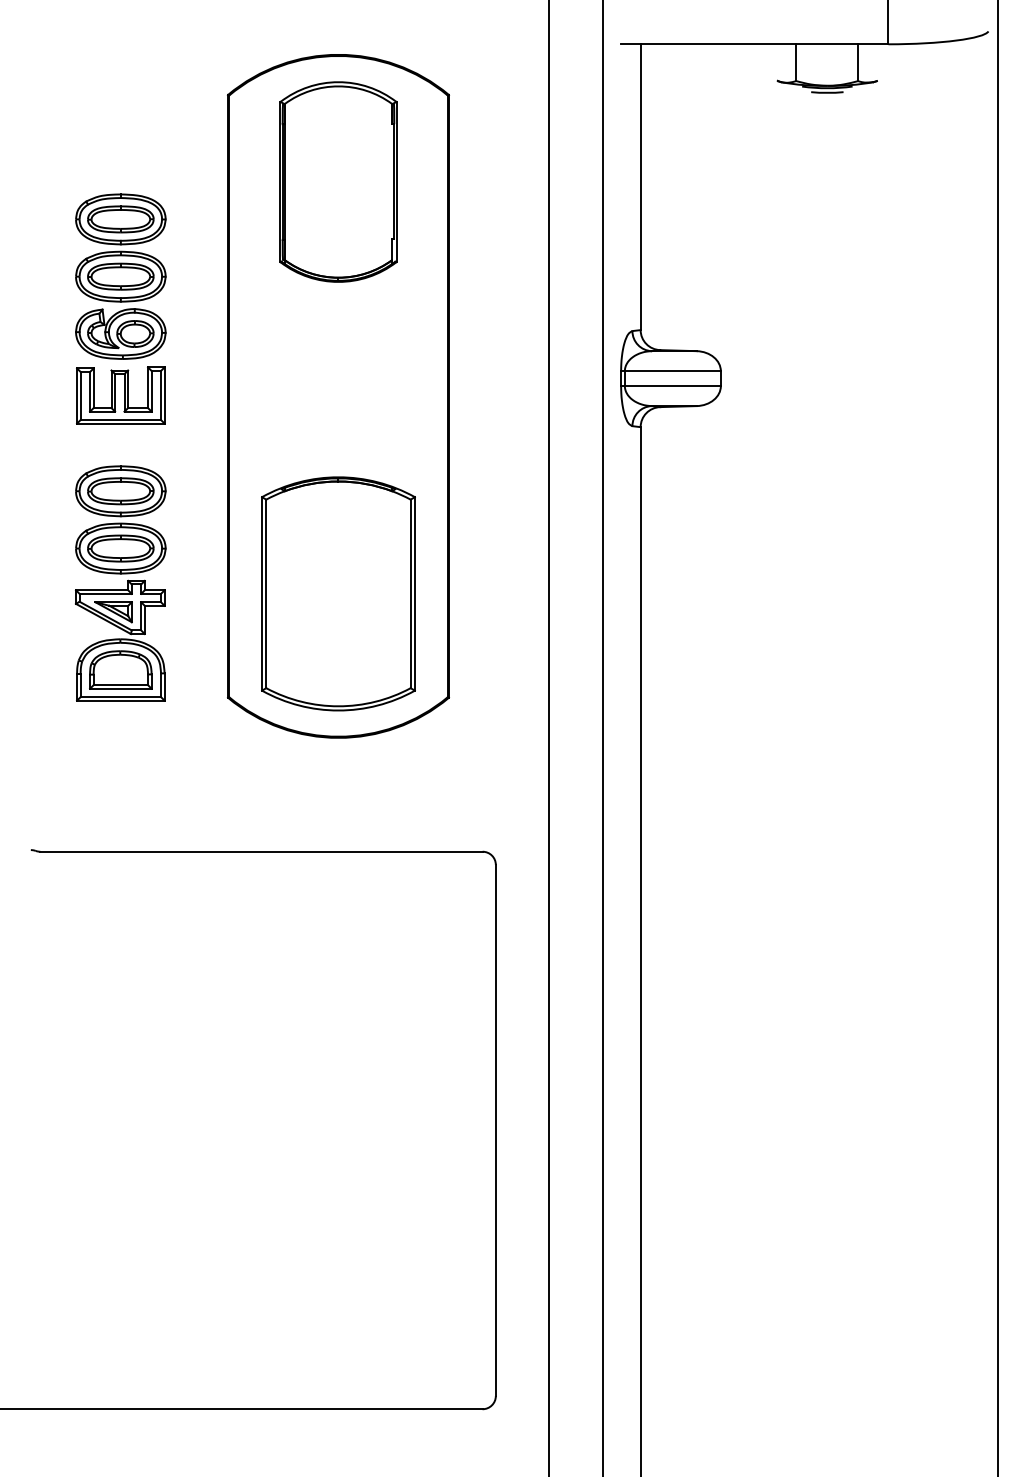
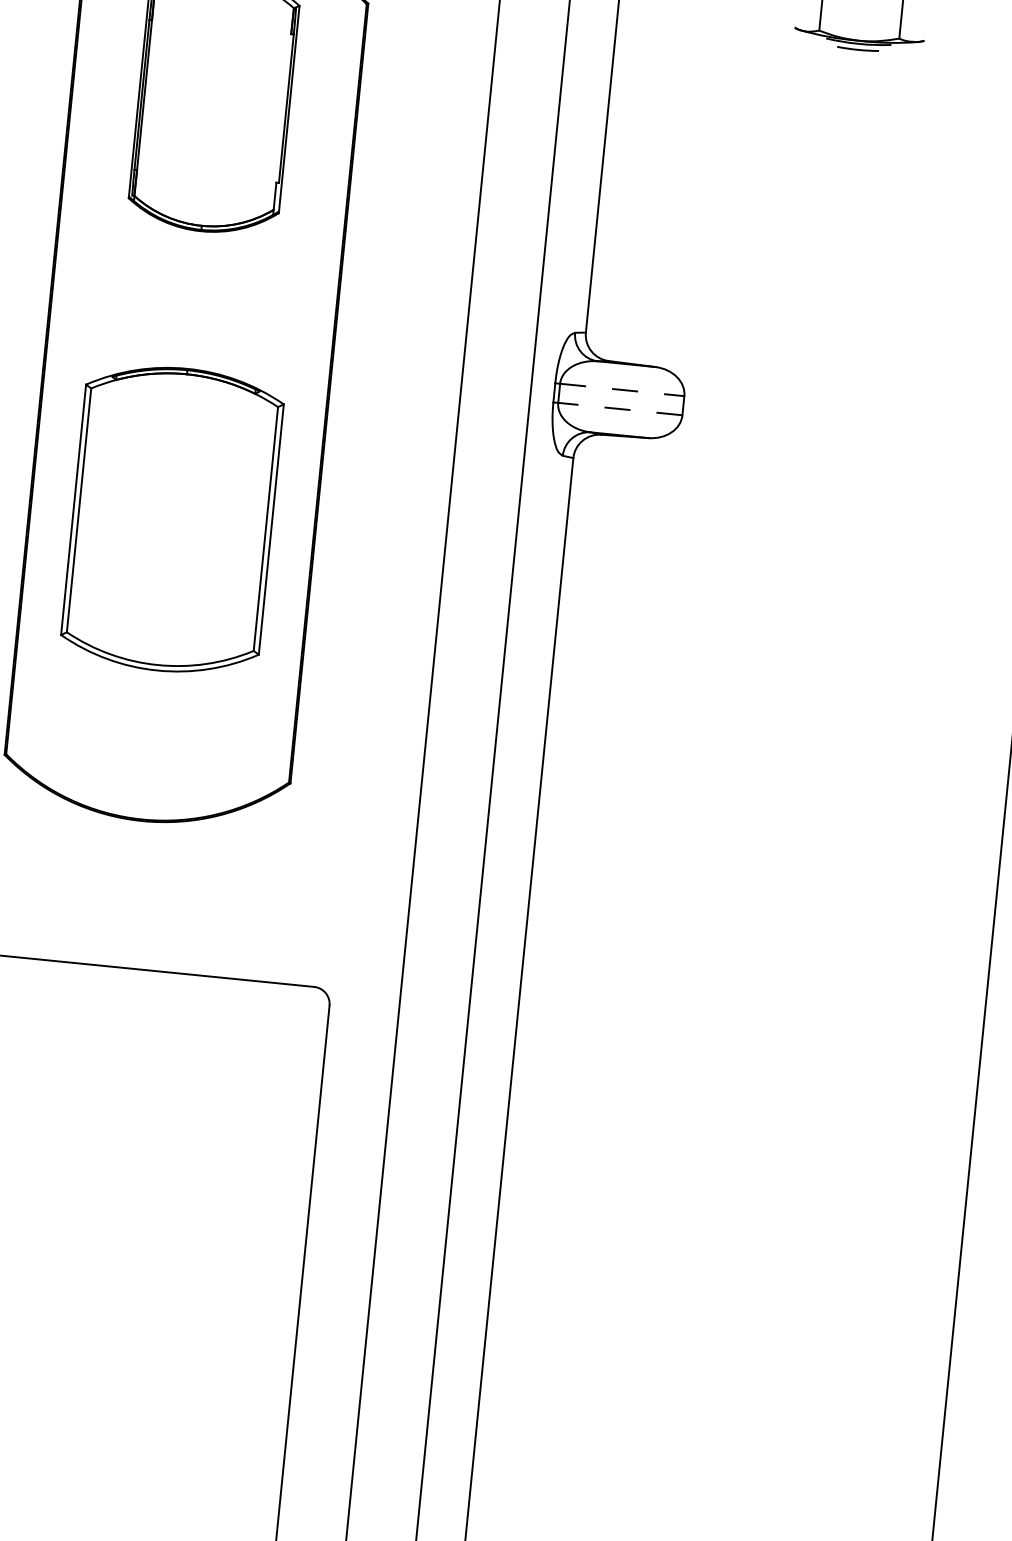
line: (673, 371) -> (623, 390), solid -> dashed
line: (672, 386) -> (619, 409), solid -> dashed
part: (338, 593) -> (172, 519), moved

